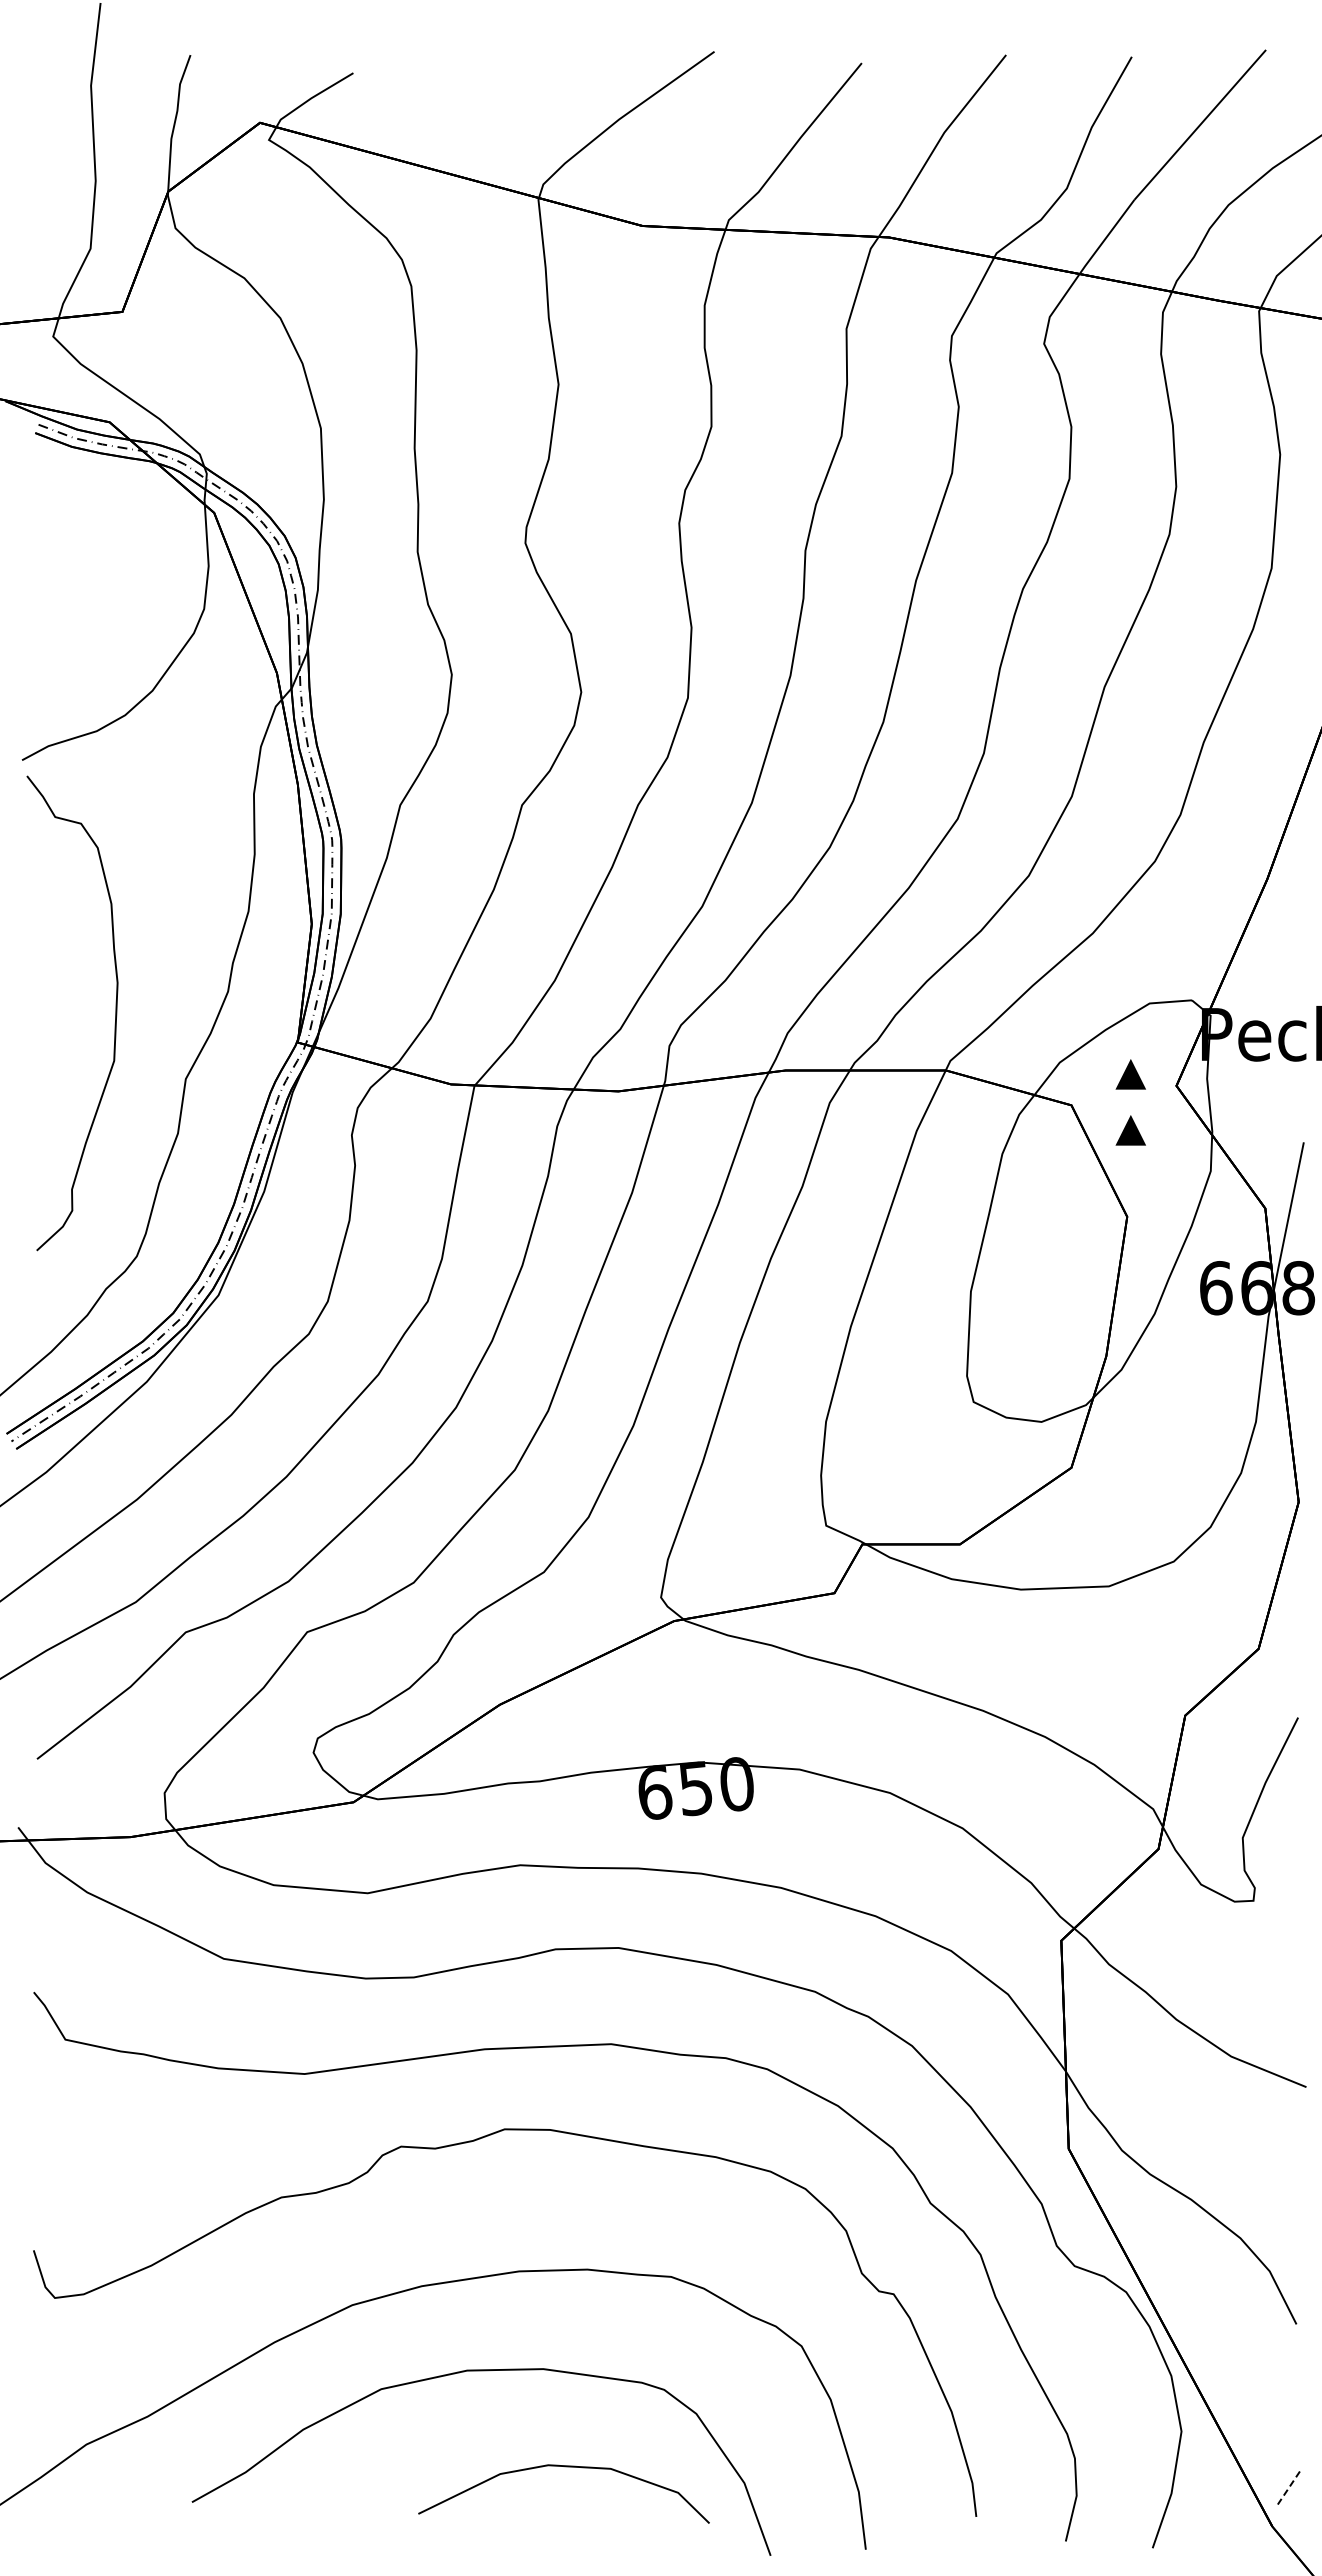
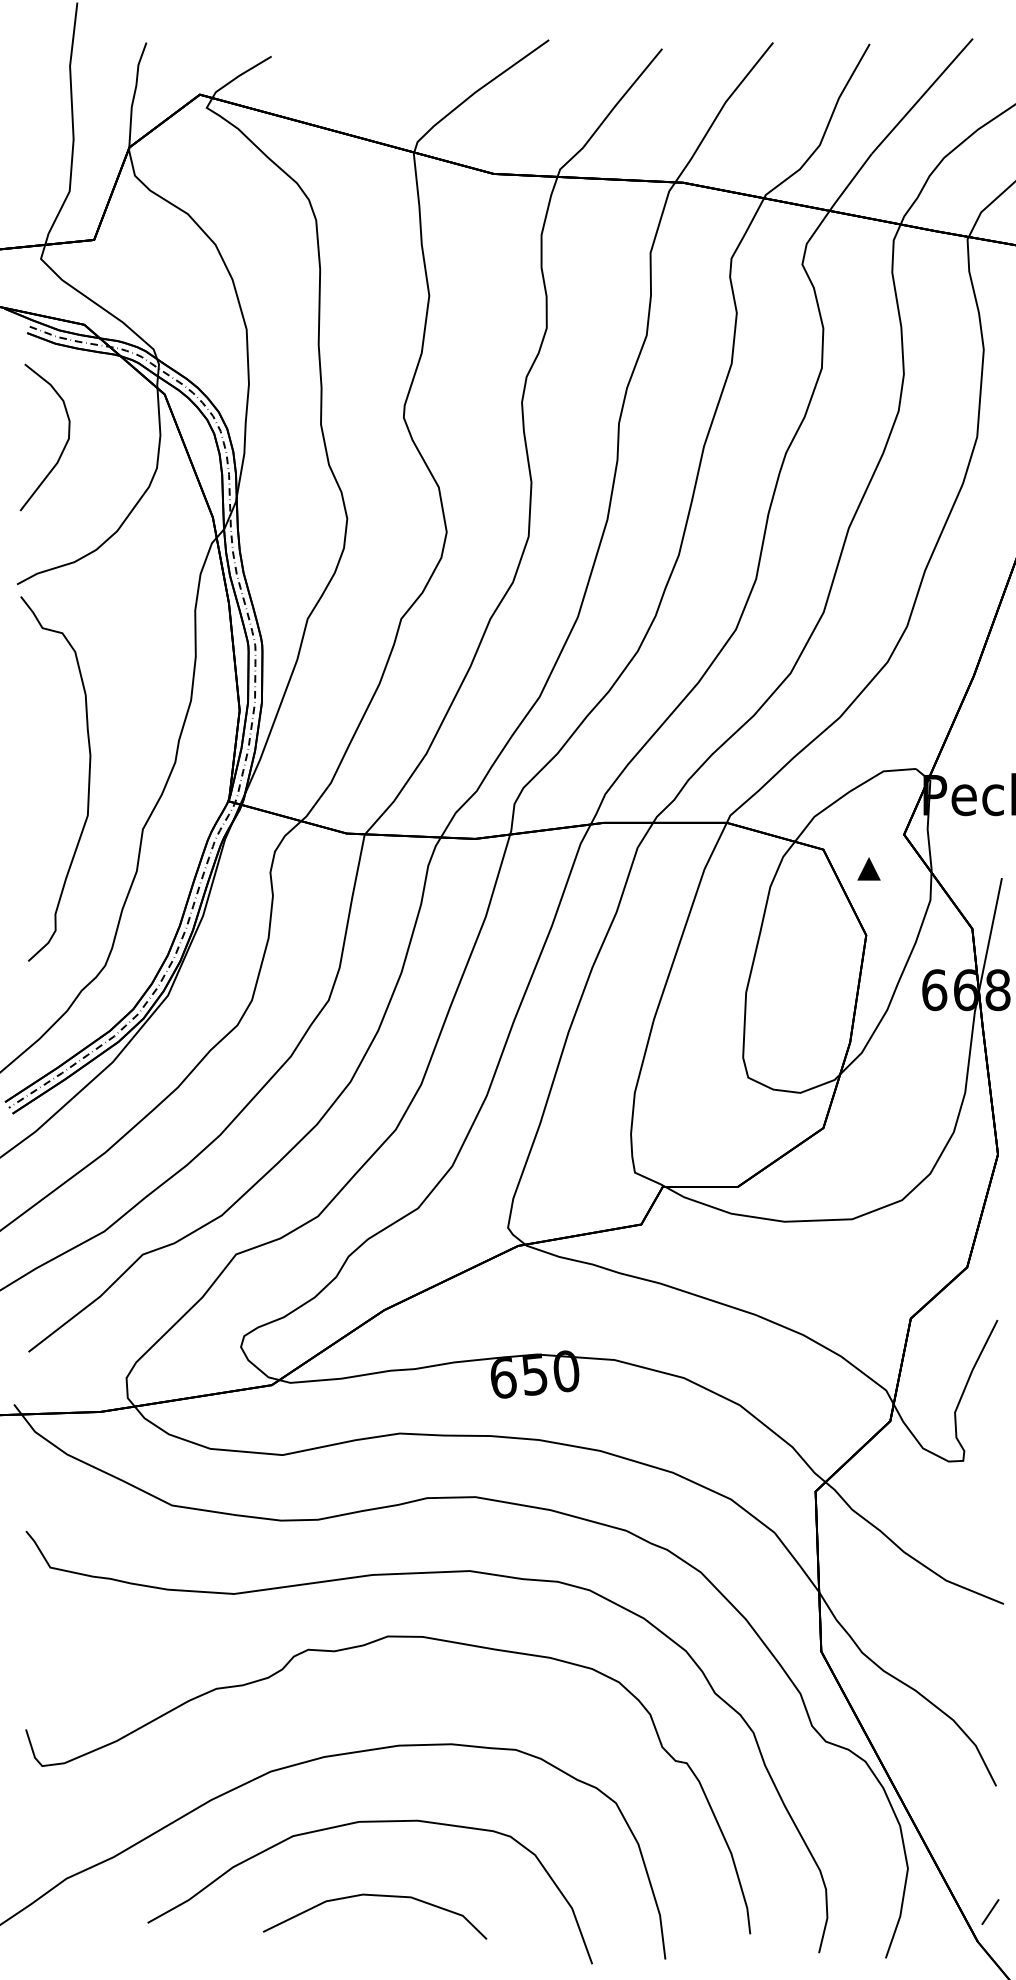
curve: (83, 580) -> (64, 446), added
part: (1130, 1074) -> (868, 825), removed
curve: (564, 2467) -> (375, 1896), moved
line: (1288, 2488) -> (990, 1912), dashed -> solid

